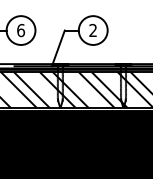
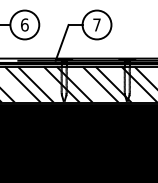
text: (92, 30) -> (96, 24), 2 -> 7

